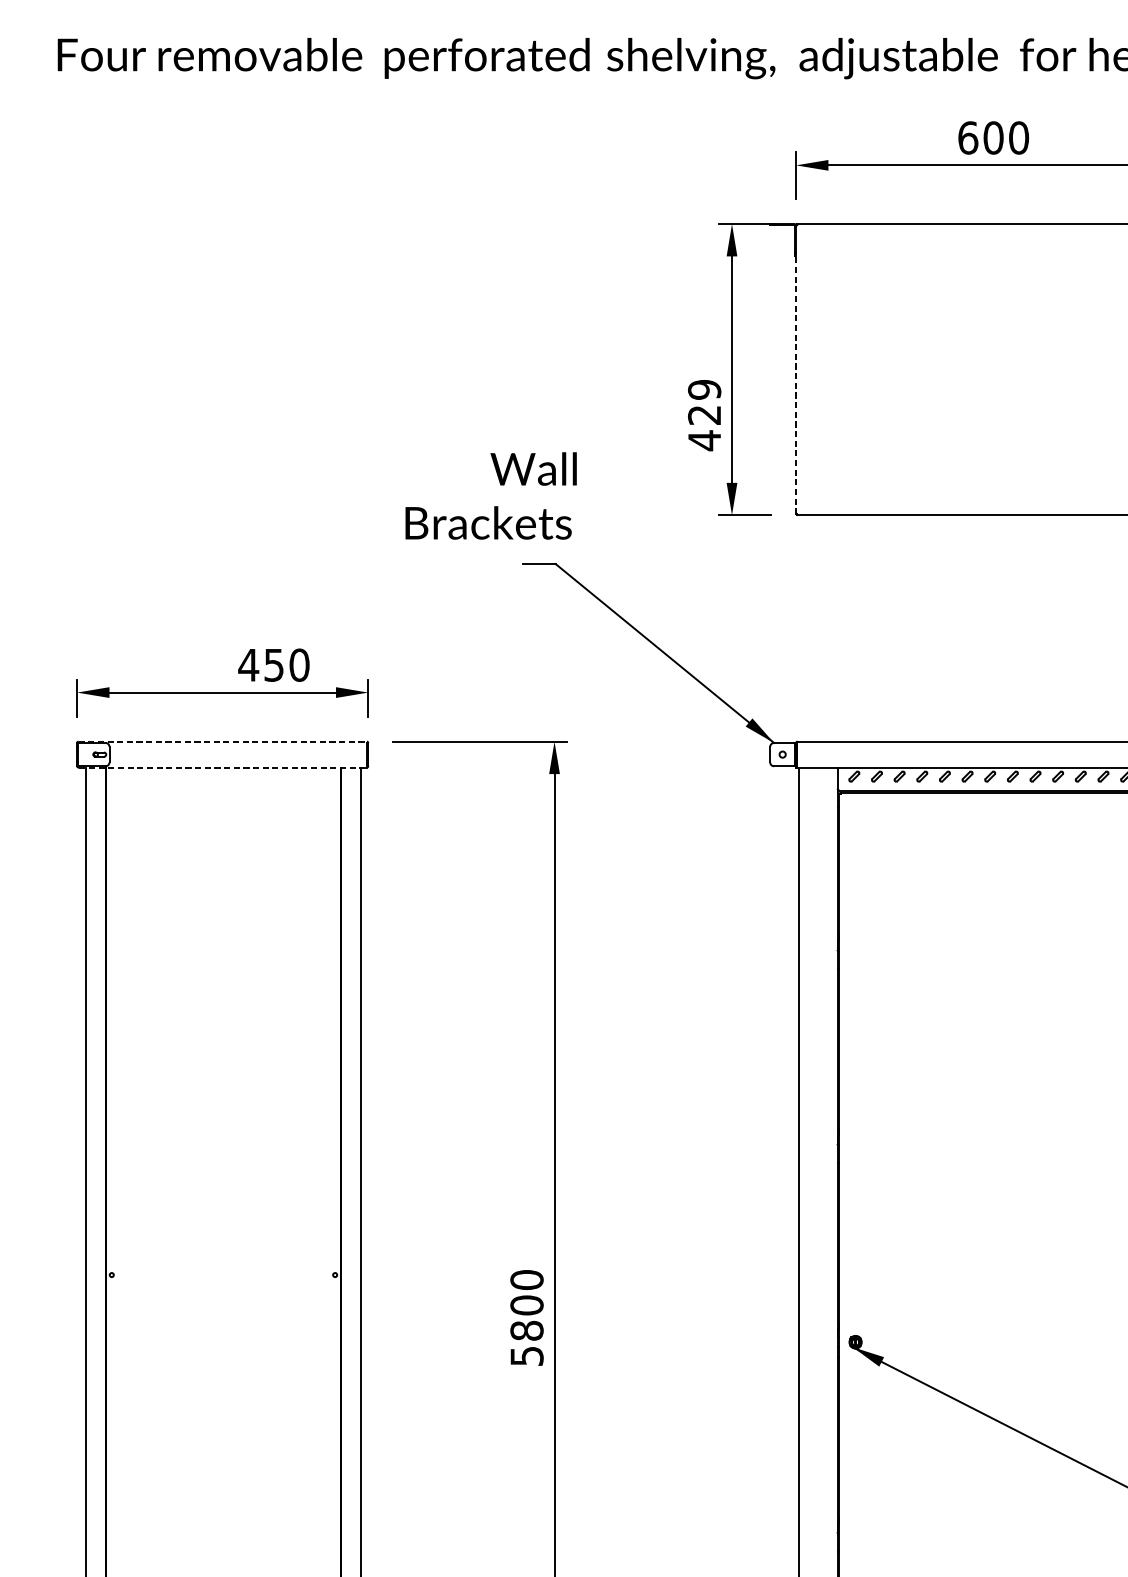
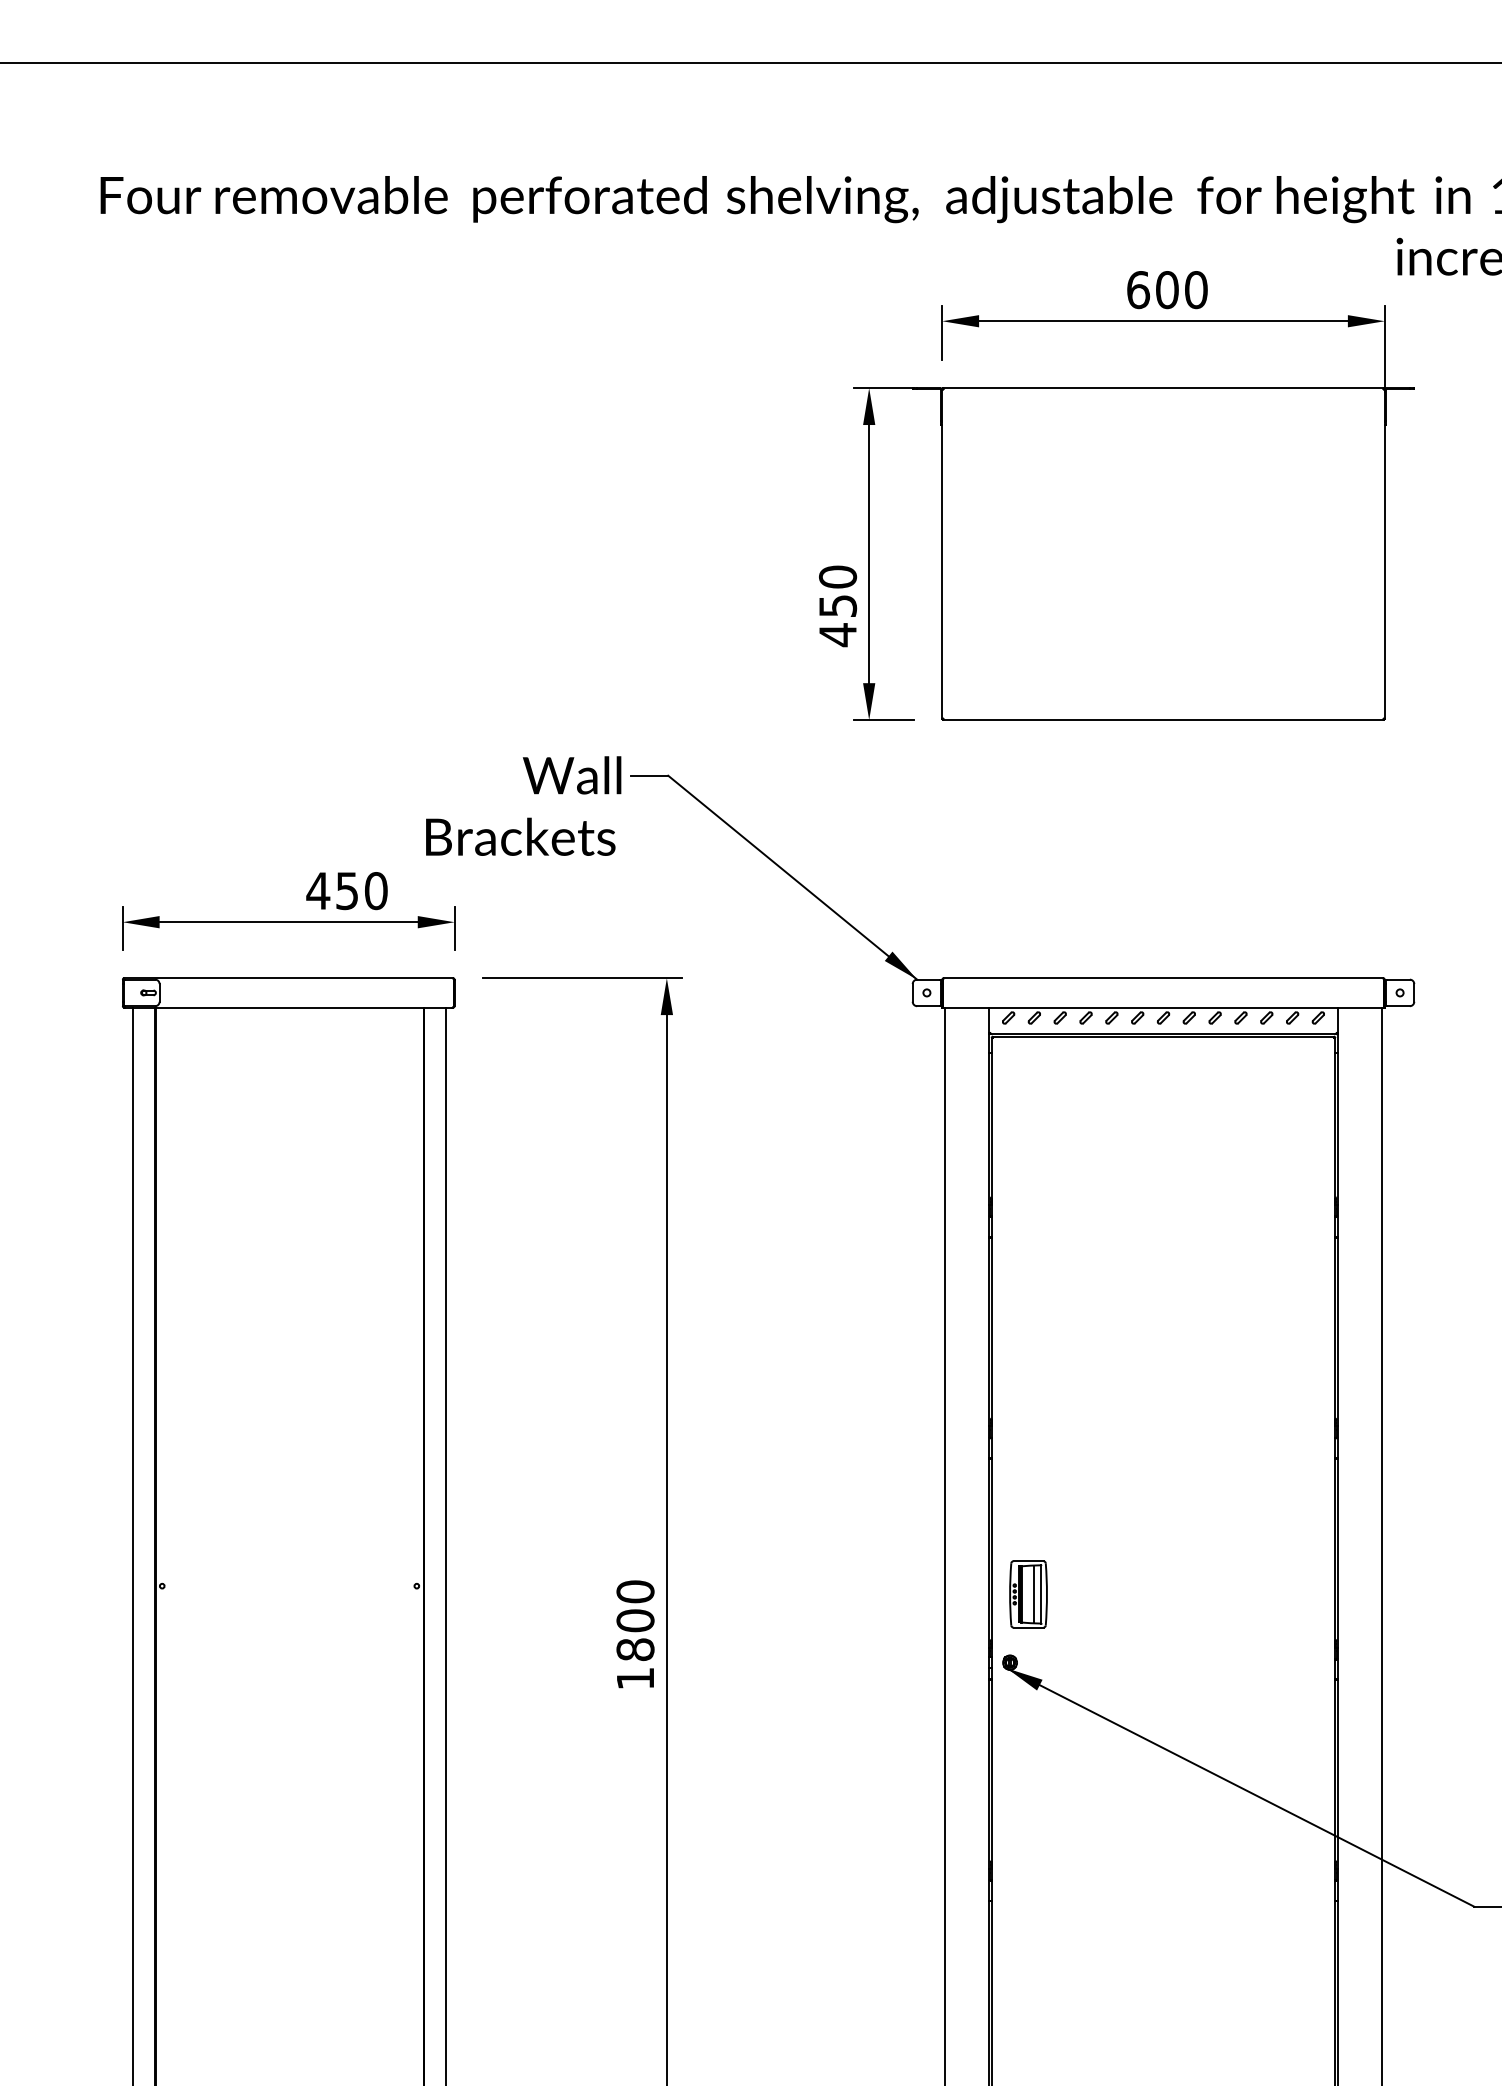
line: (796, 384) -> (942, 570), dashed -> solid
text: (705, 402) -> (838, 591), 429 -> 450
text: (491, 495) -> (523, 805), moved
line: (223, 741) -> (289, 978), dashed -> solid
line: (223, 767) -> (289, 1007), dashed -> solid
part: (871, 1282) -> (1028, 1594), added
text: (526, 1356) -> (635, 1678), 5800 -> 1800

